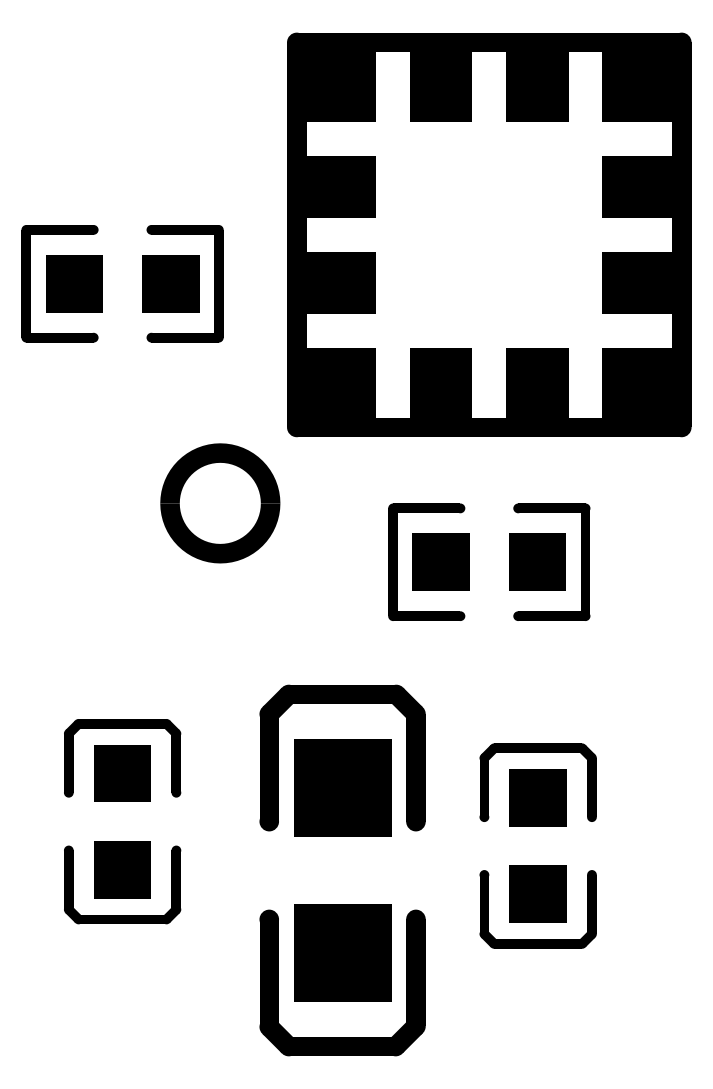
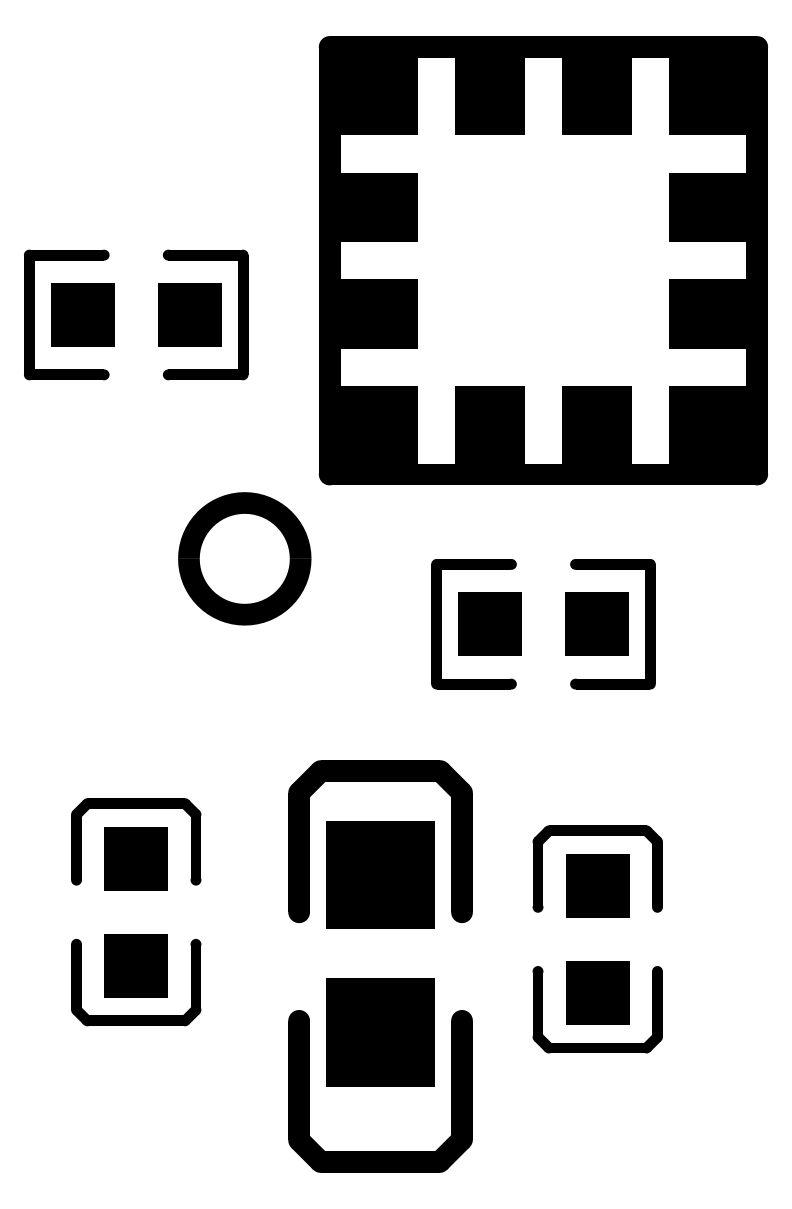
part: (342, 952) -> (380, 1032), moved

